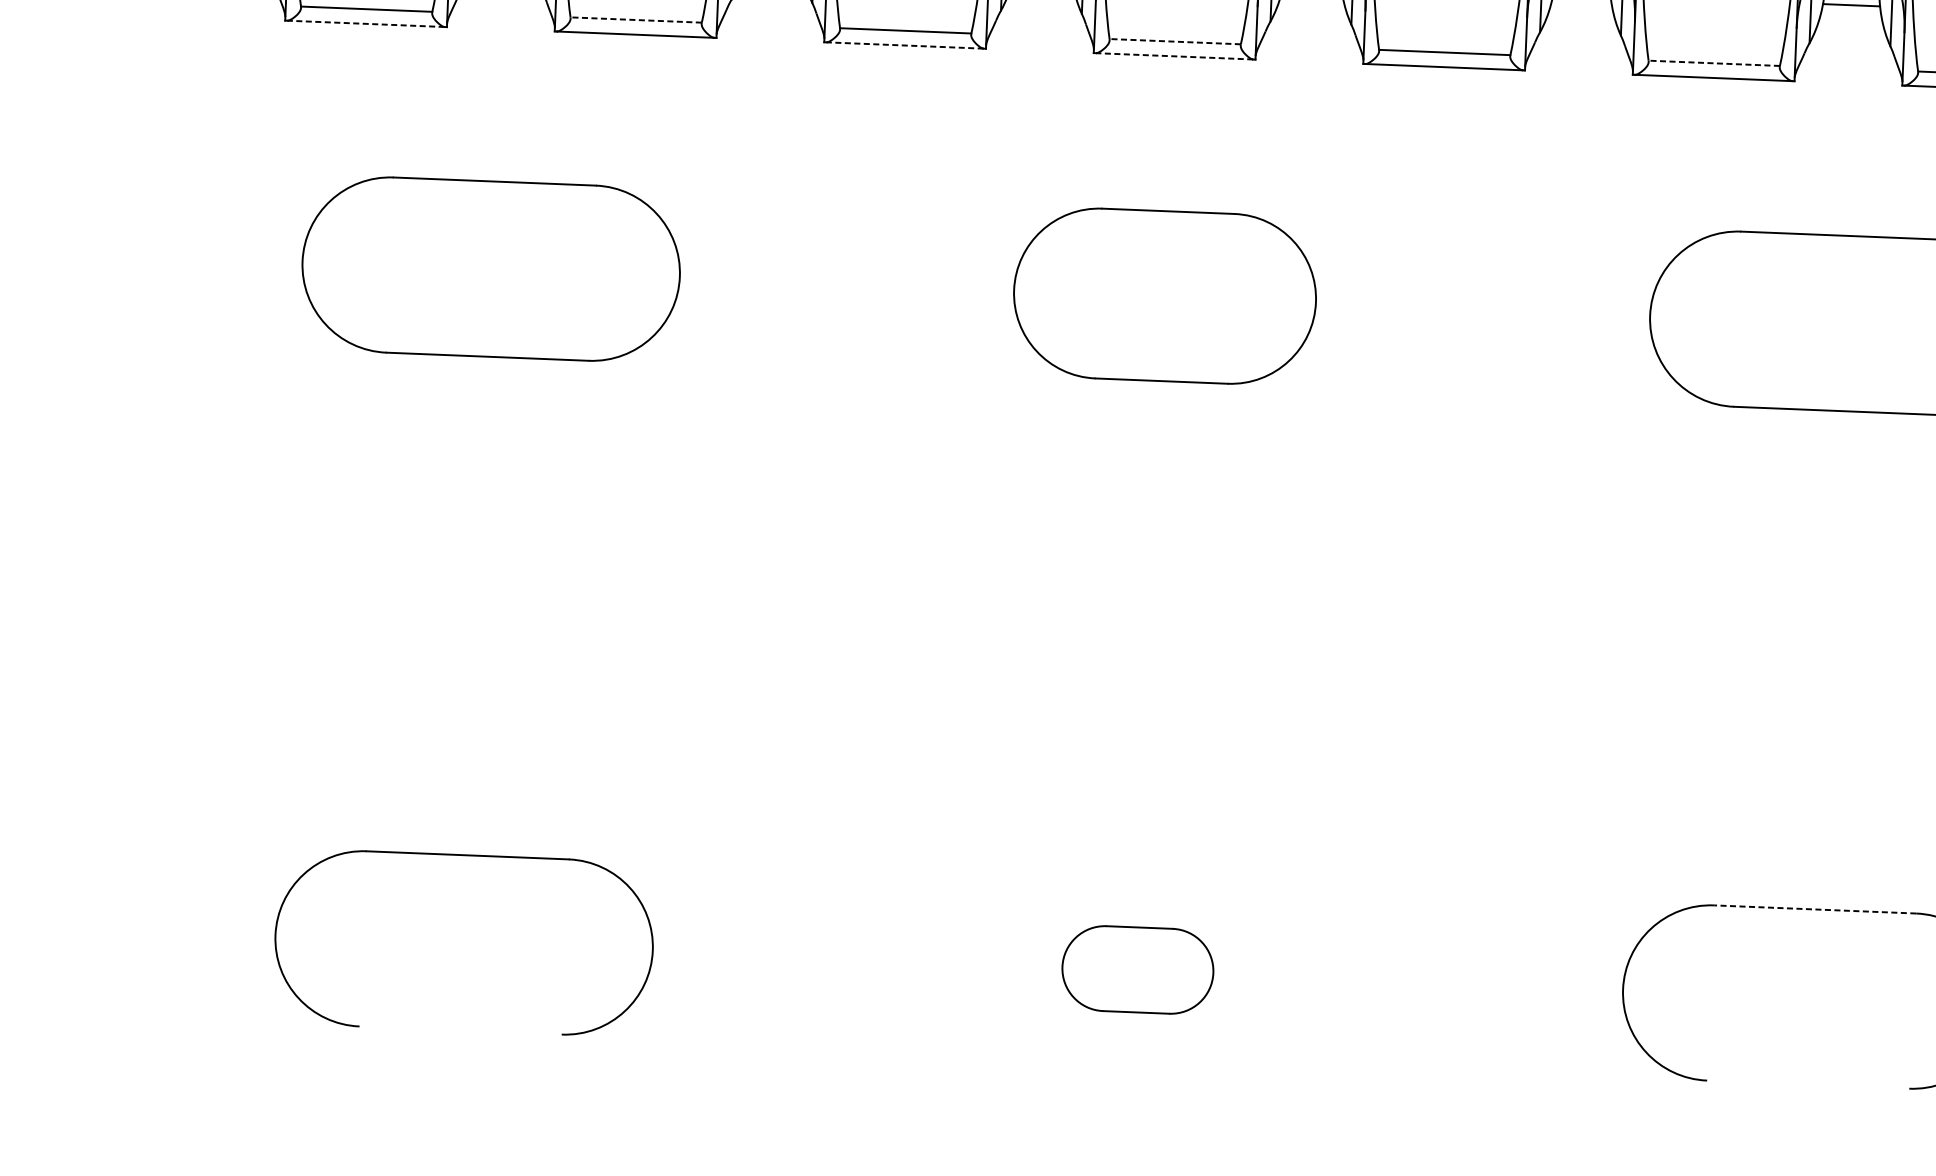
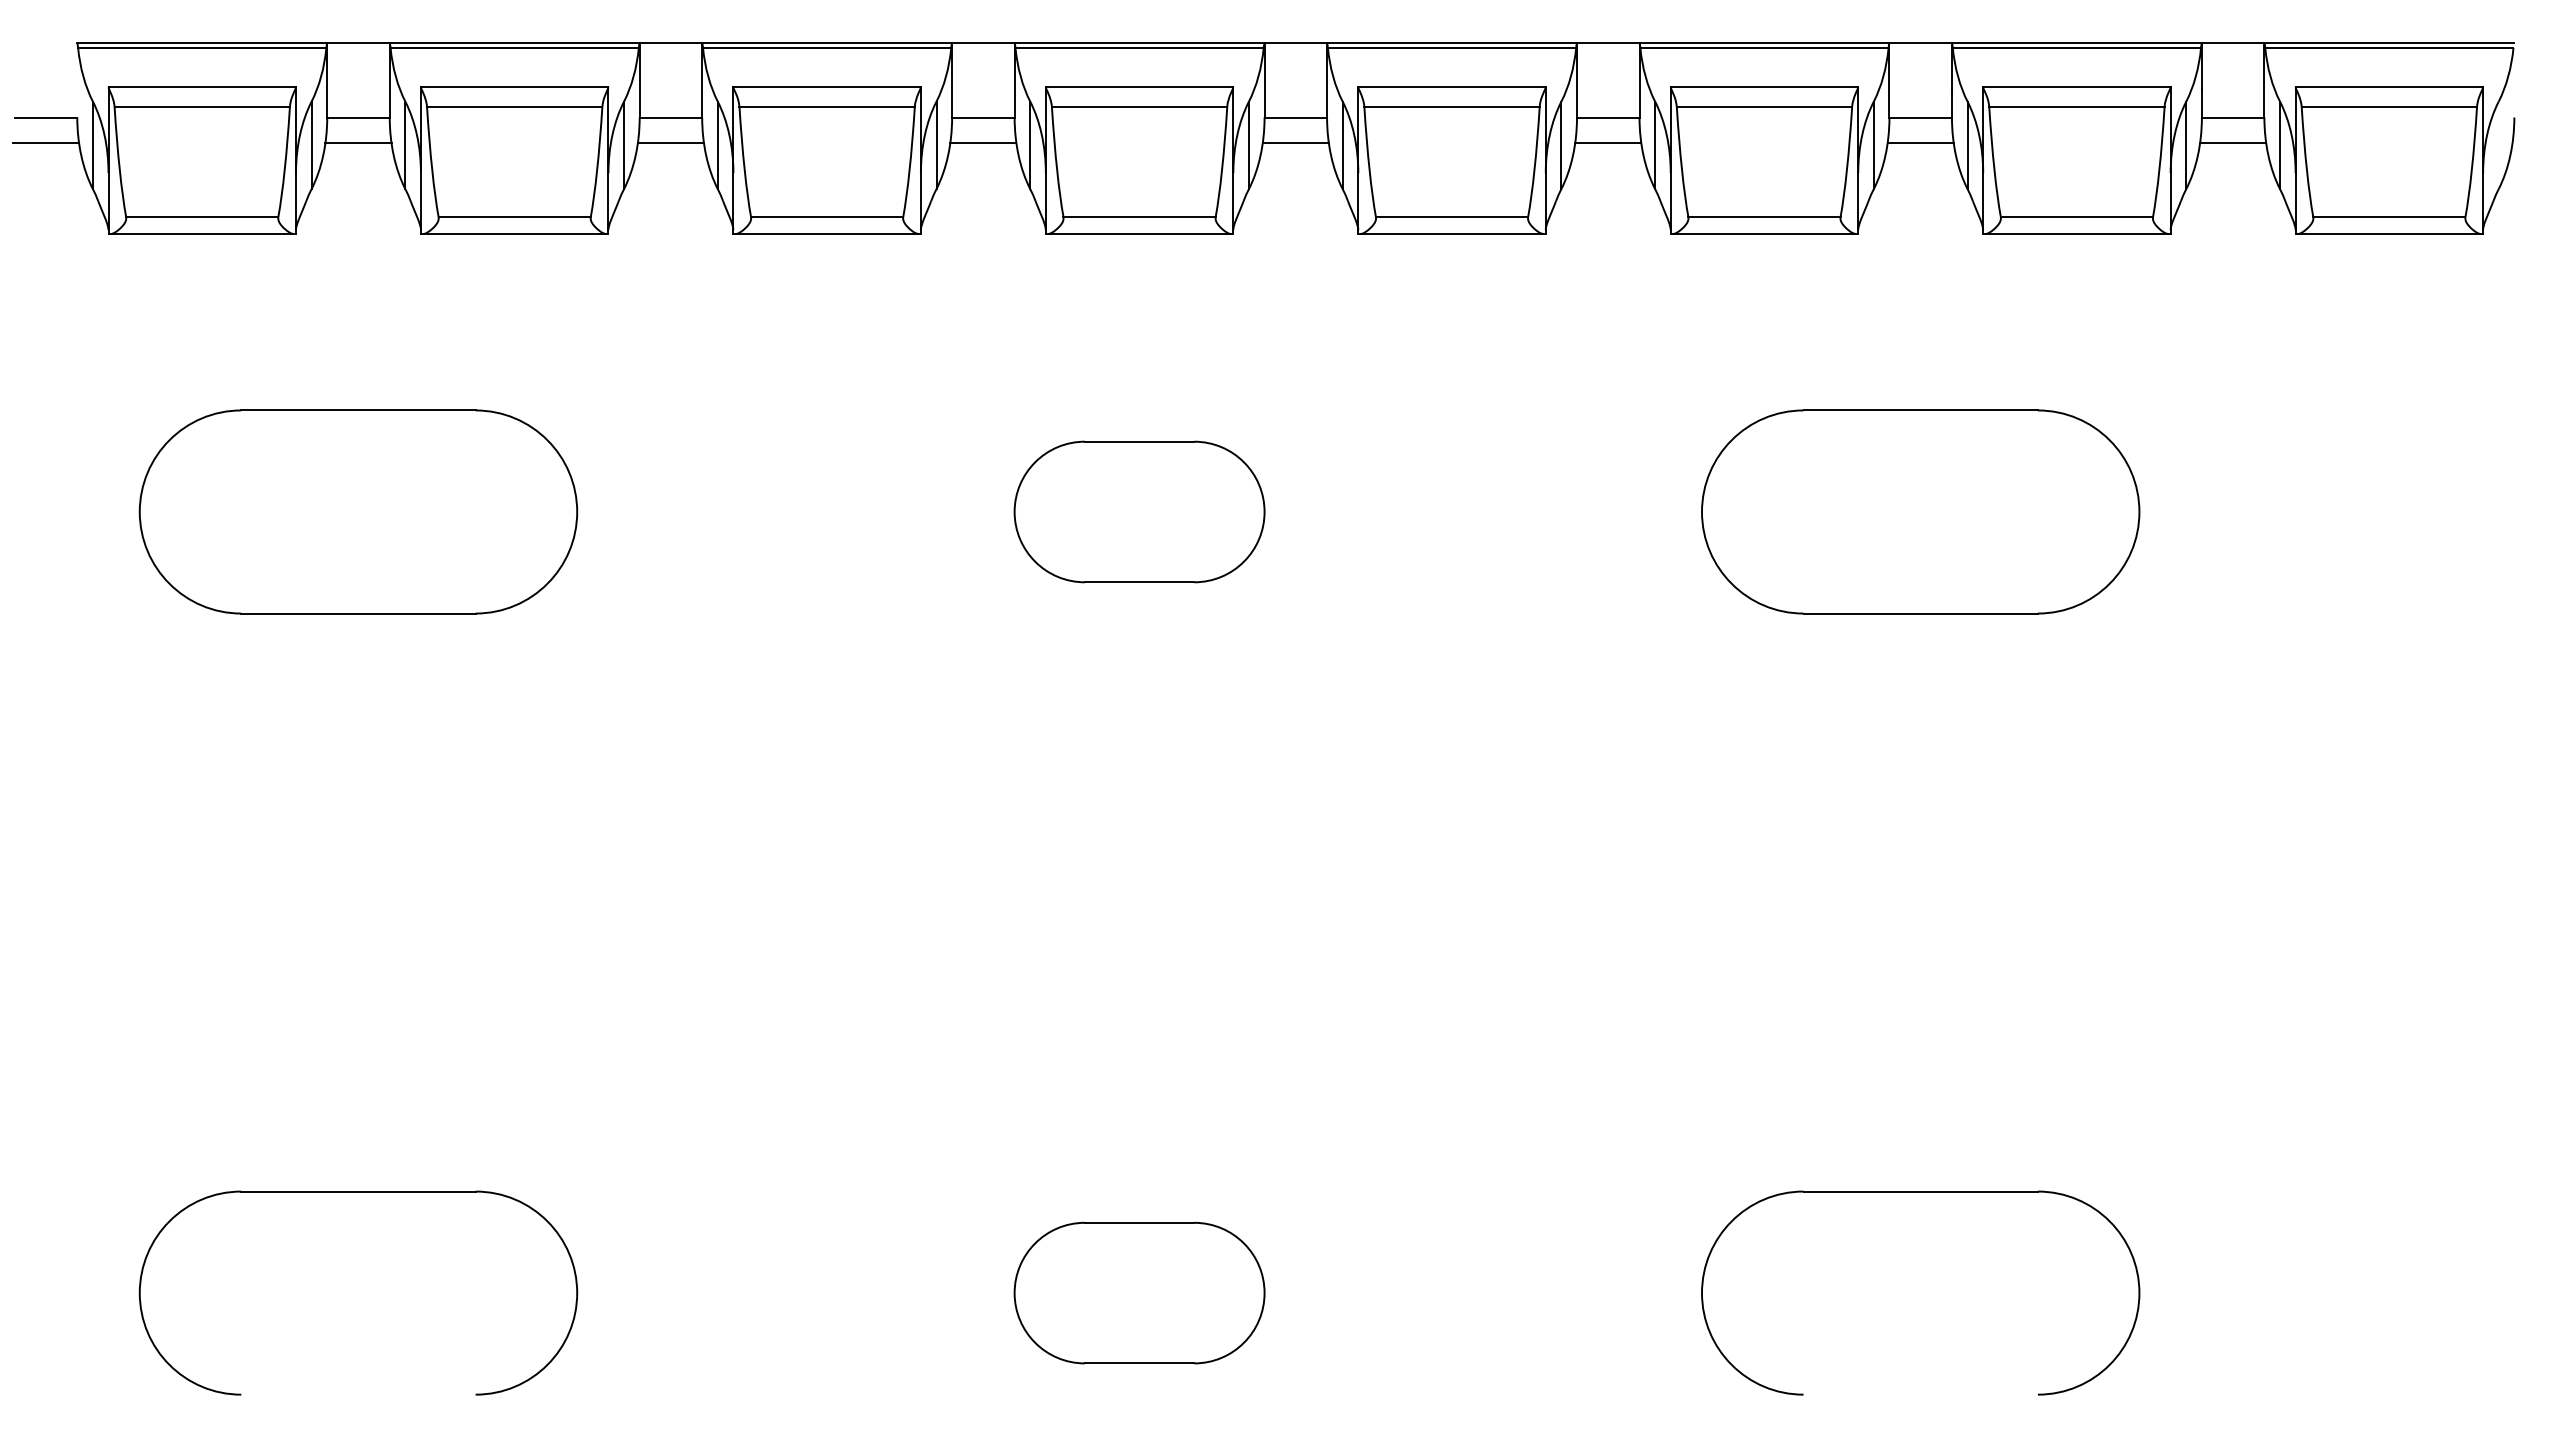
line: (636, 19) -> (514, 216), dashed -> solid
line: (365, 23) -> (201, 233), dashed -> solid
line: (1175, 41) -> (1139, 216), dashed -> solid
line: (904, 45) -> (826, 233), dashed -> solid
line: (1174, 55) -> (1139, 233), dashed -> solid
line: (1713, 62) -> (1763, 216), dashed -> solid
part: (1164, 295) -> (1139, 511), size x0.71
line: (1815, 909) -> (1920, 1191), dashed -> solid
part: (1137, 969) -> (1139, 1292), size x1.43

